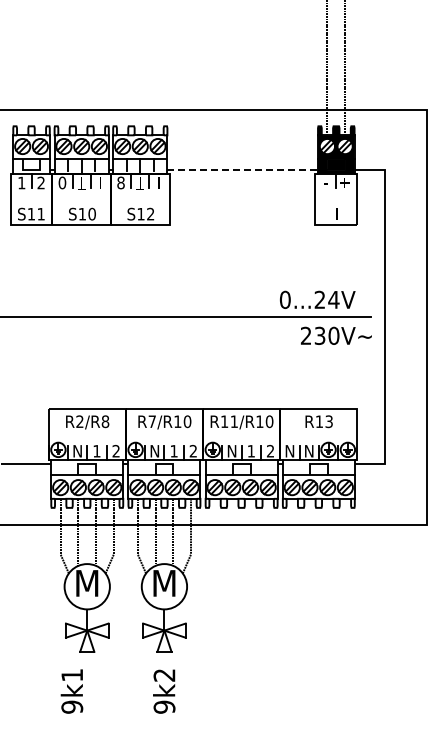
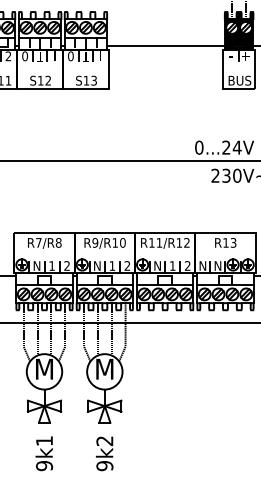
line: (243, 170) -> (166, 46), dashed -> solid
text: (120, 182) -> (70, 55), 8 -> 0
text: (336, 213) -> (239, 80), I -> BUS
text: (91, 214) -> (47, 80), S10 -> S12
text: (150, 214) -> (93, 80), S12 -> S13
text: (79, 421) -> (38, 242), R2/R8 -> R7/R8
text: (152, 421) -> (95, 242), R7/R10 -> R9/R10
text: (269, 421) -> (186, 242), R11/R10 -> R11/R12
text: (71, 691) -> (43, 453), moved

